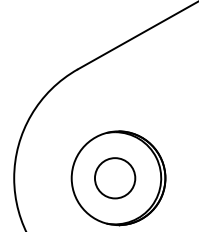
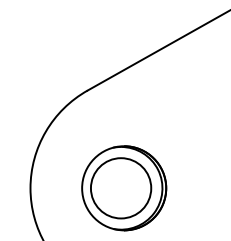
circle: (114, 178) -> (120, 188), size x1.67

